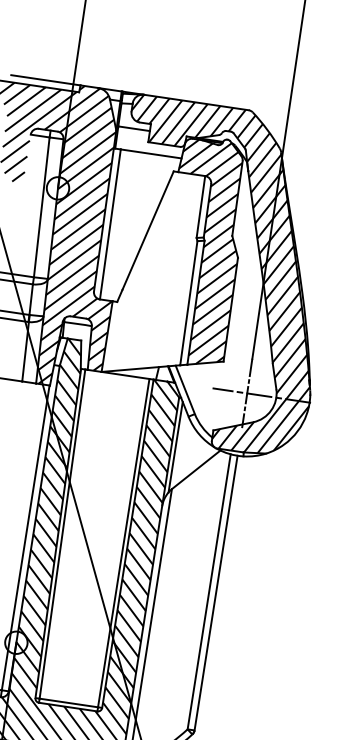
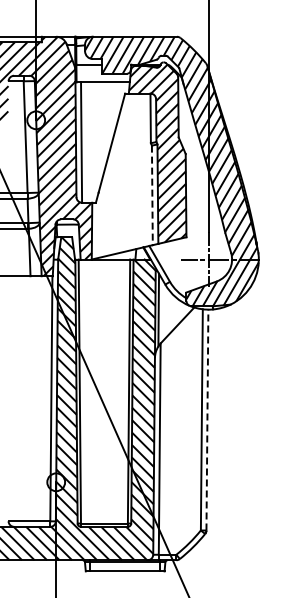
line: (189, 303) -> (152, 195), solid -> dashed
line: (216, 592) -> (207, 419), solid -> dashed

